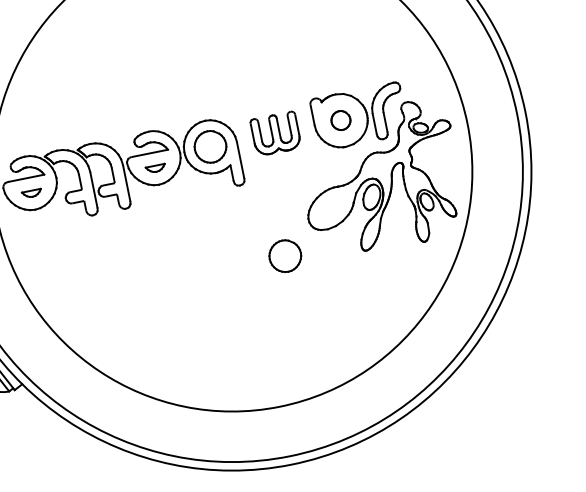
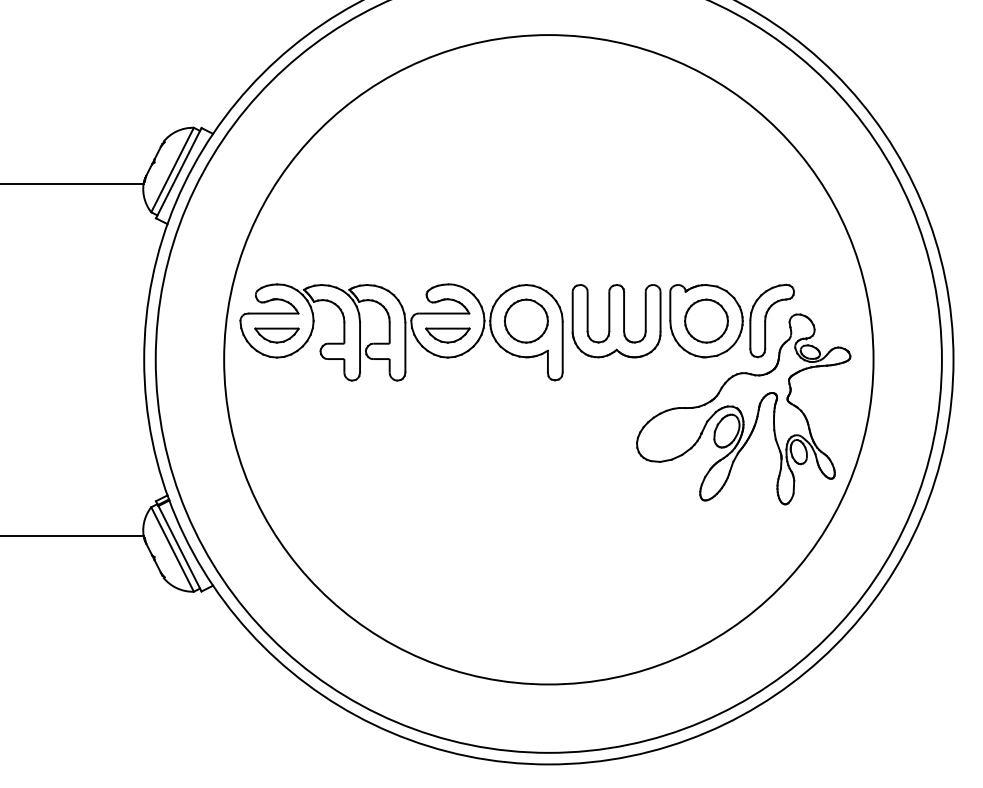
part: (340, 120) -> (706, 320), size x1.67
part: (275, 133) -> (616, 321), size x1.43
part: (155, 168) -> (447, 335), size x1.67
part: (31, 193) -> (276, 335), size x1.67
part: (285, 255) -> (596, 485), removed

